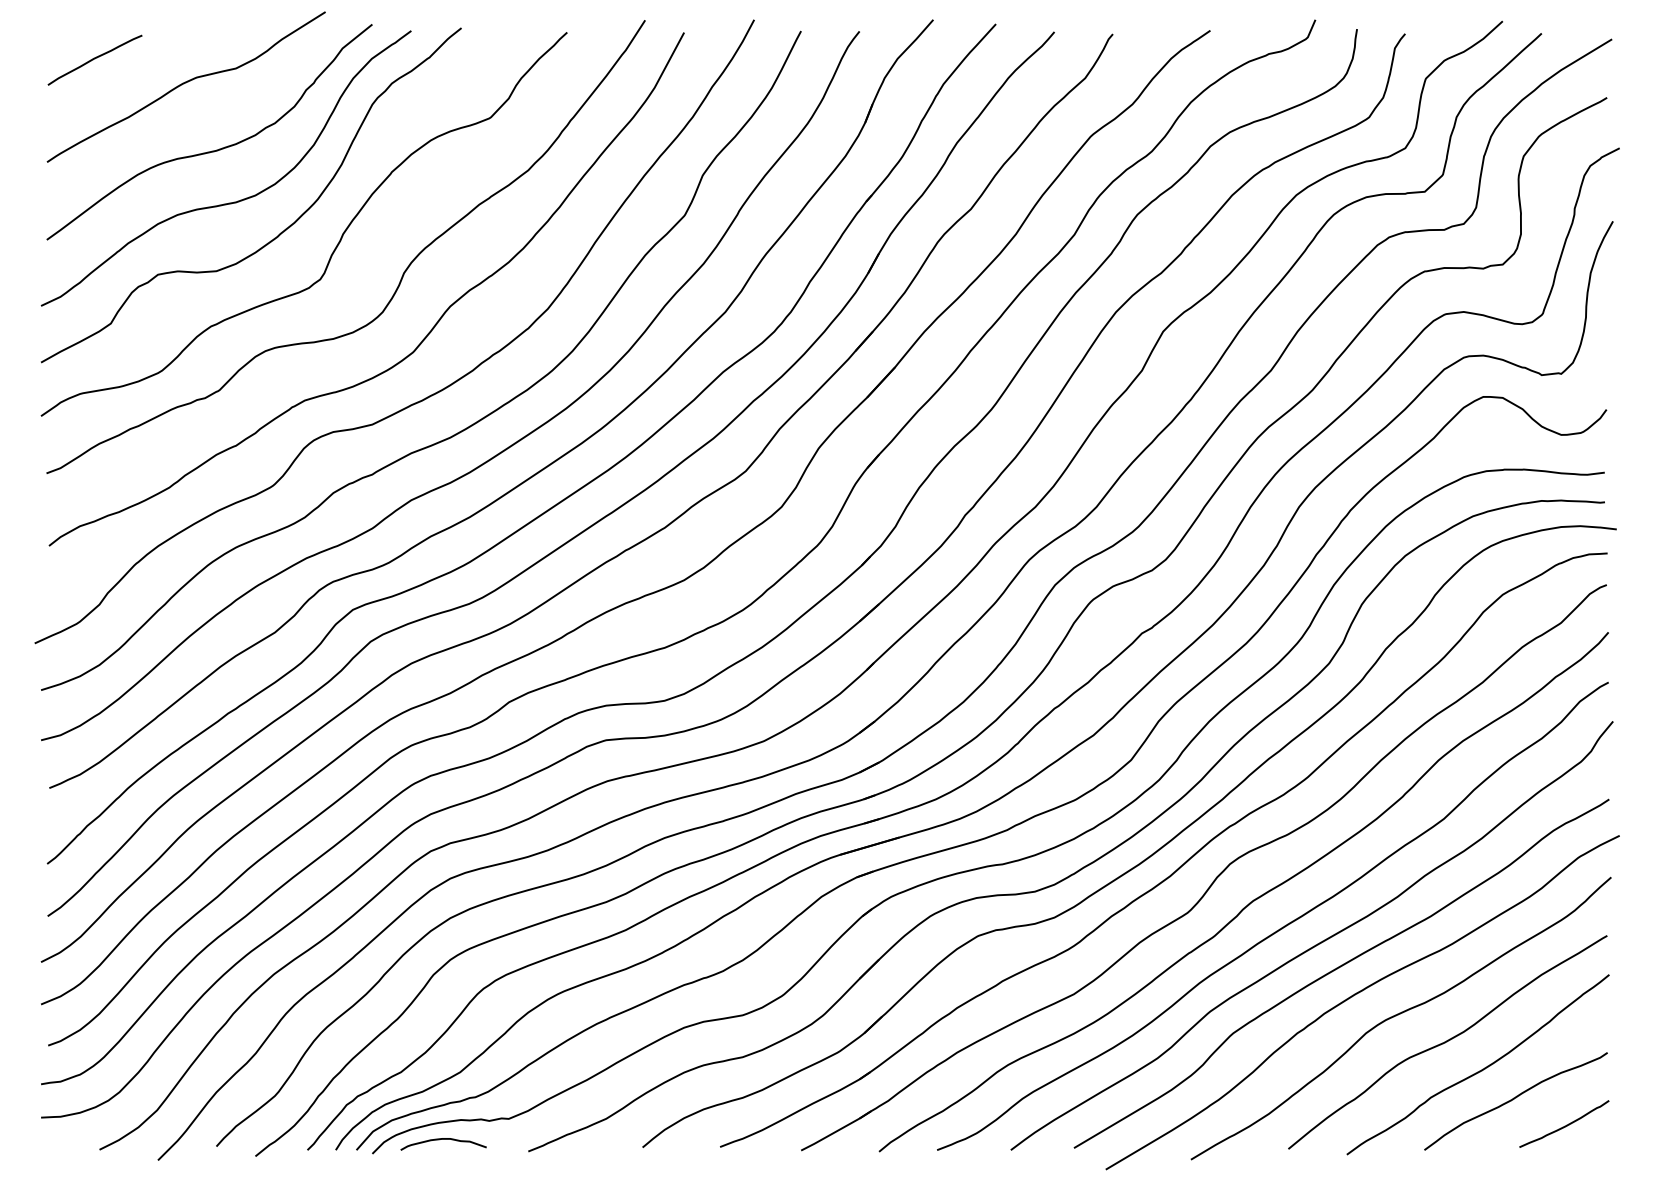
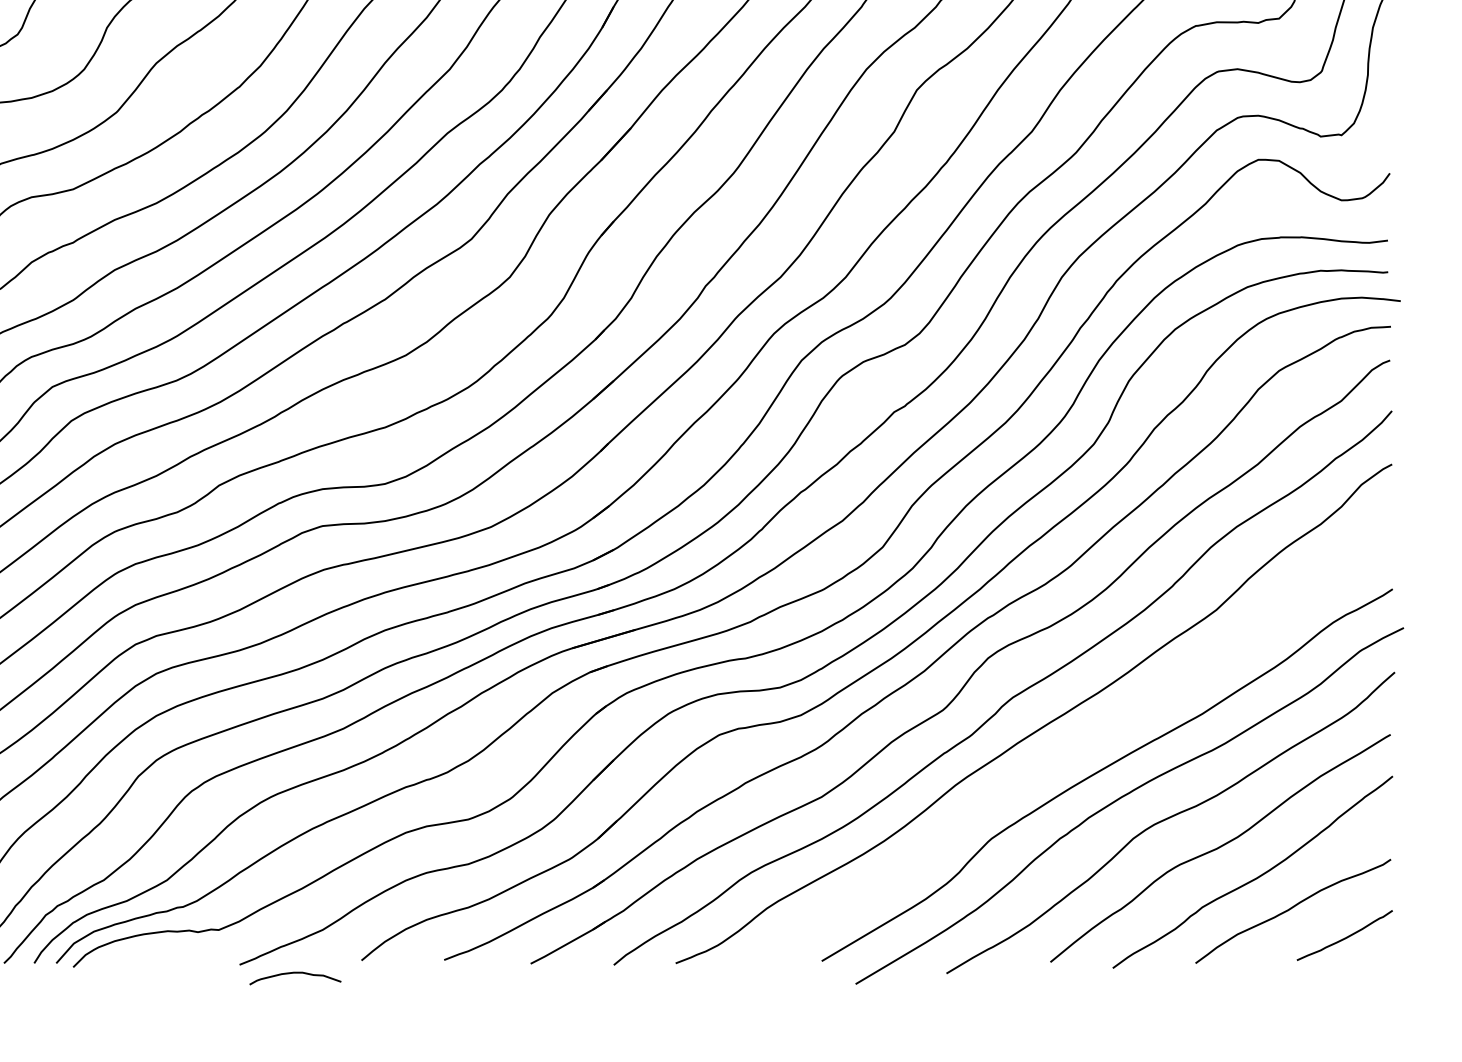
curve: (1315, 944) -> (1079, 743), removed
curve: (443, 1139) -> (295, 973), moved

